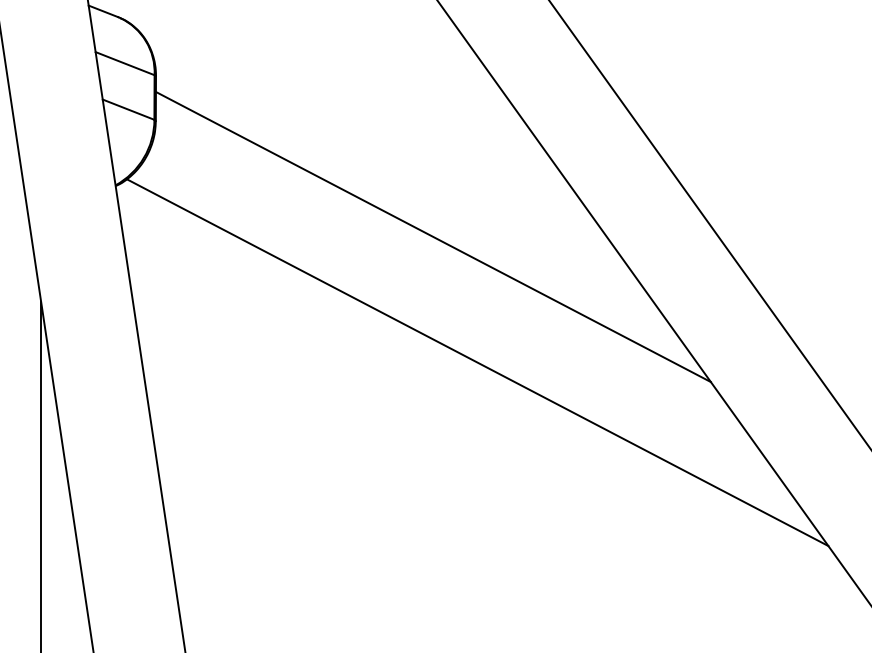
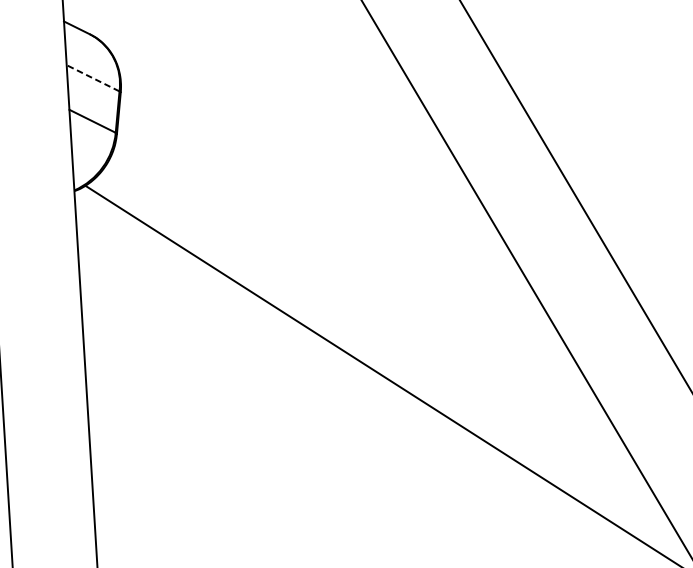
line: (125, 63) -> (93, 78), solid -> dashed
line: (432, 236) -> (364, 263), removed

